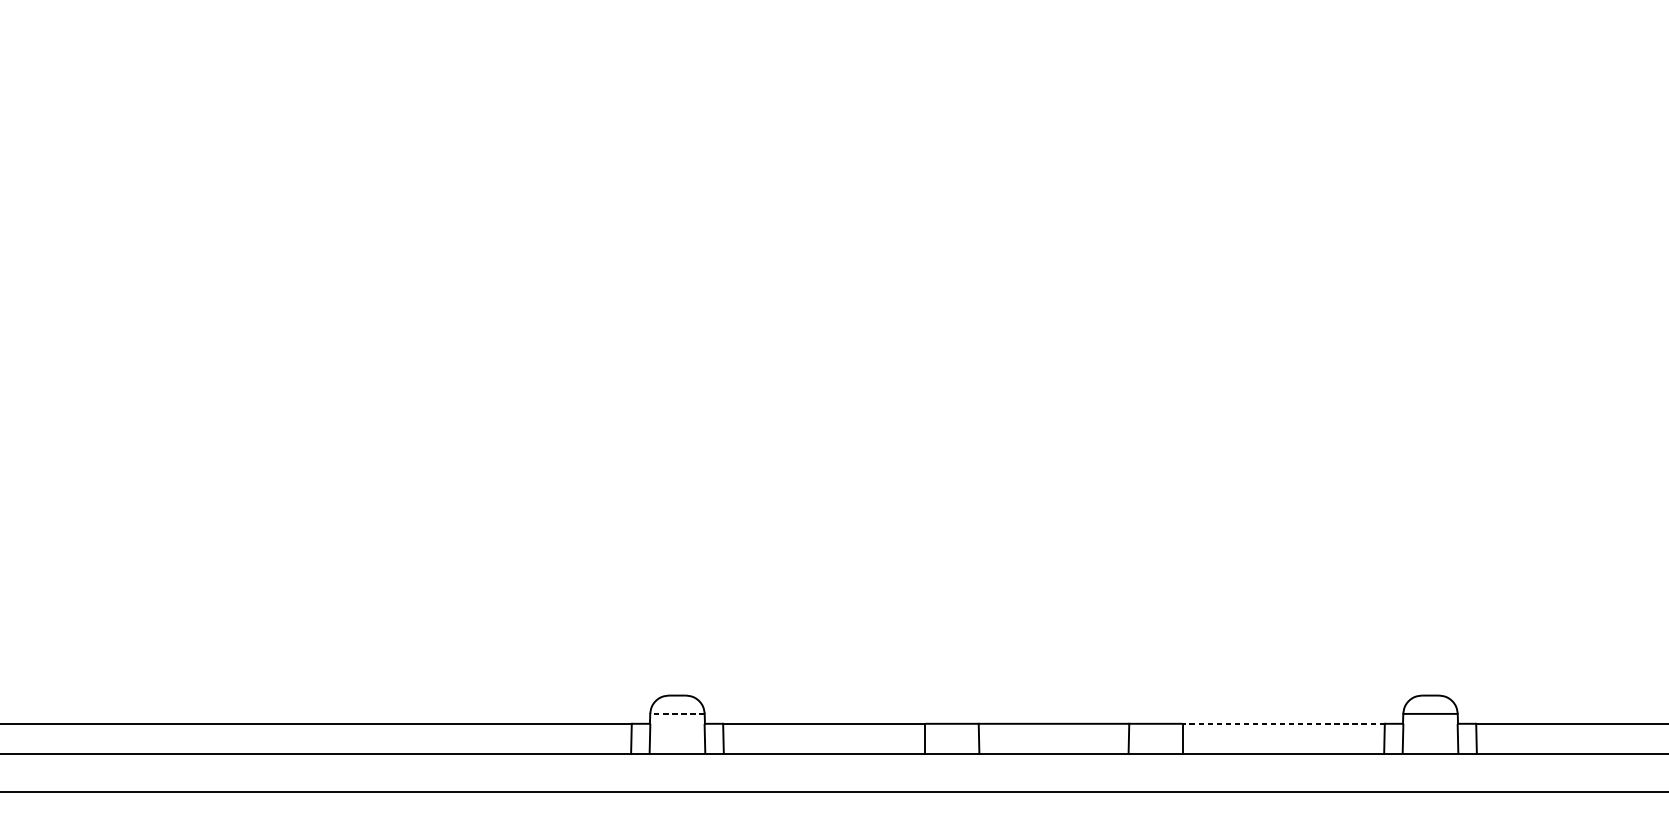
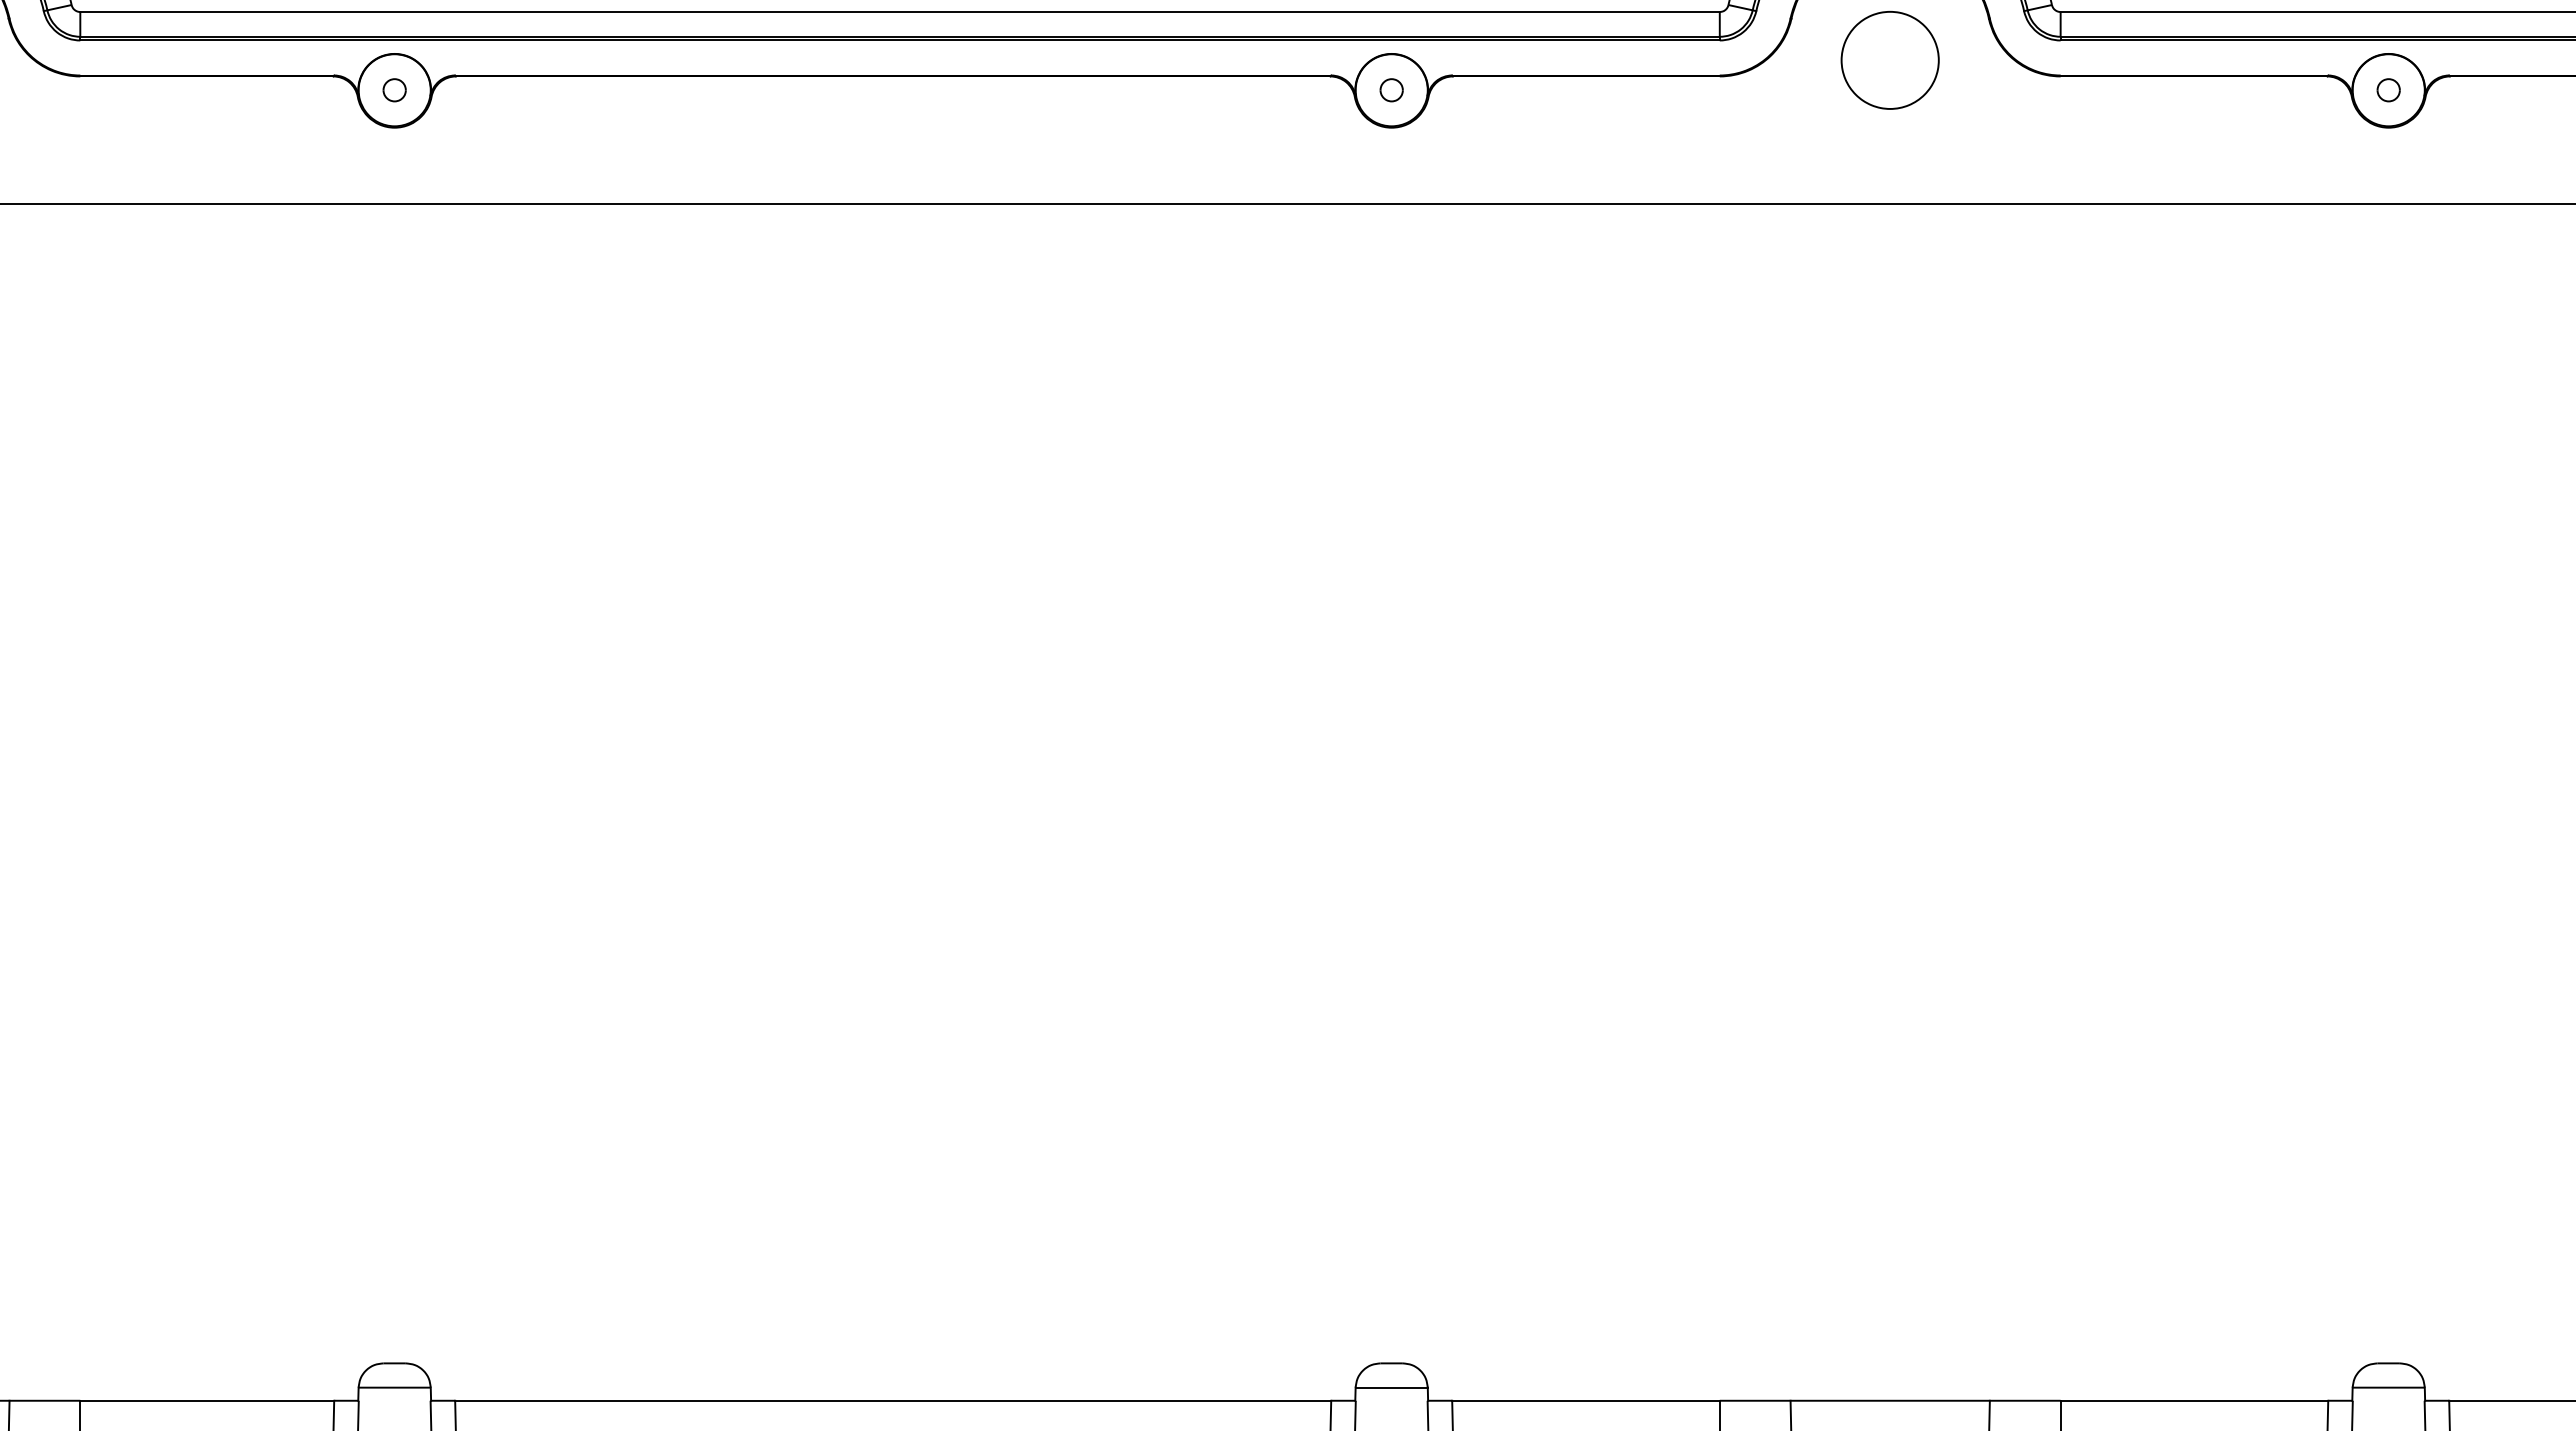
line: (677, 713) -> (1391, 1387), dashed -> solid
line: (1283, 723) -> (2194, 1400), dashed -> solid

